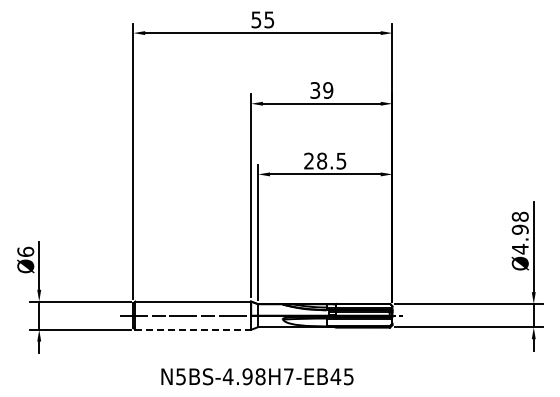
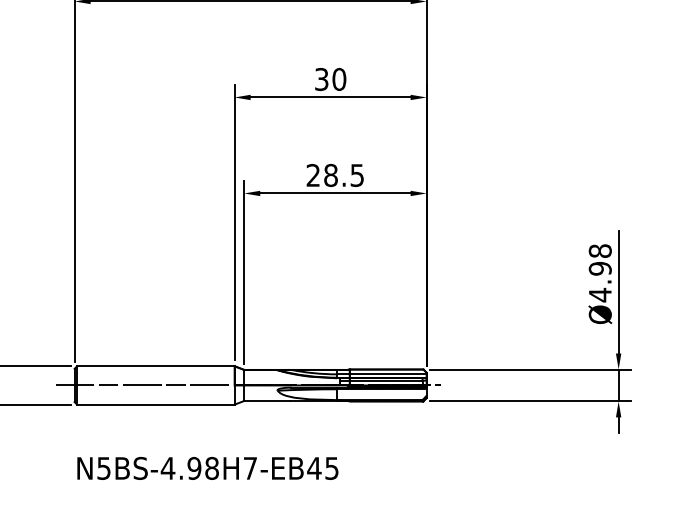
text: (328, 90) -> (339, 79), 39 -> 30
line: (193, 329) -> (156, 404), dashed -> solid
text: (257, 376) -> (207, 468), moved

